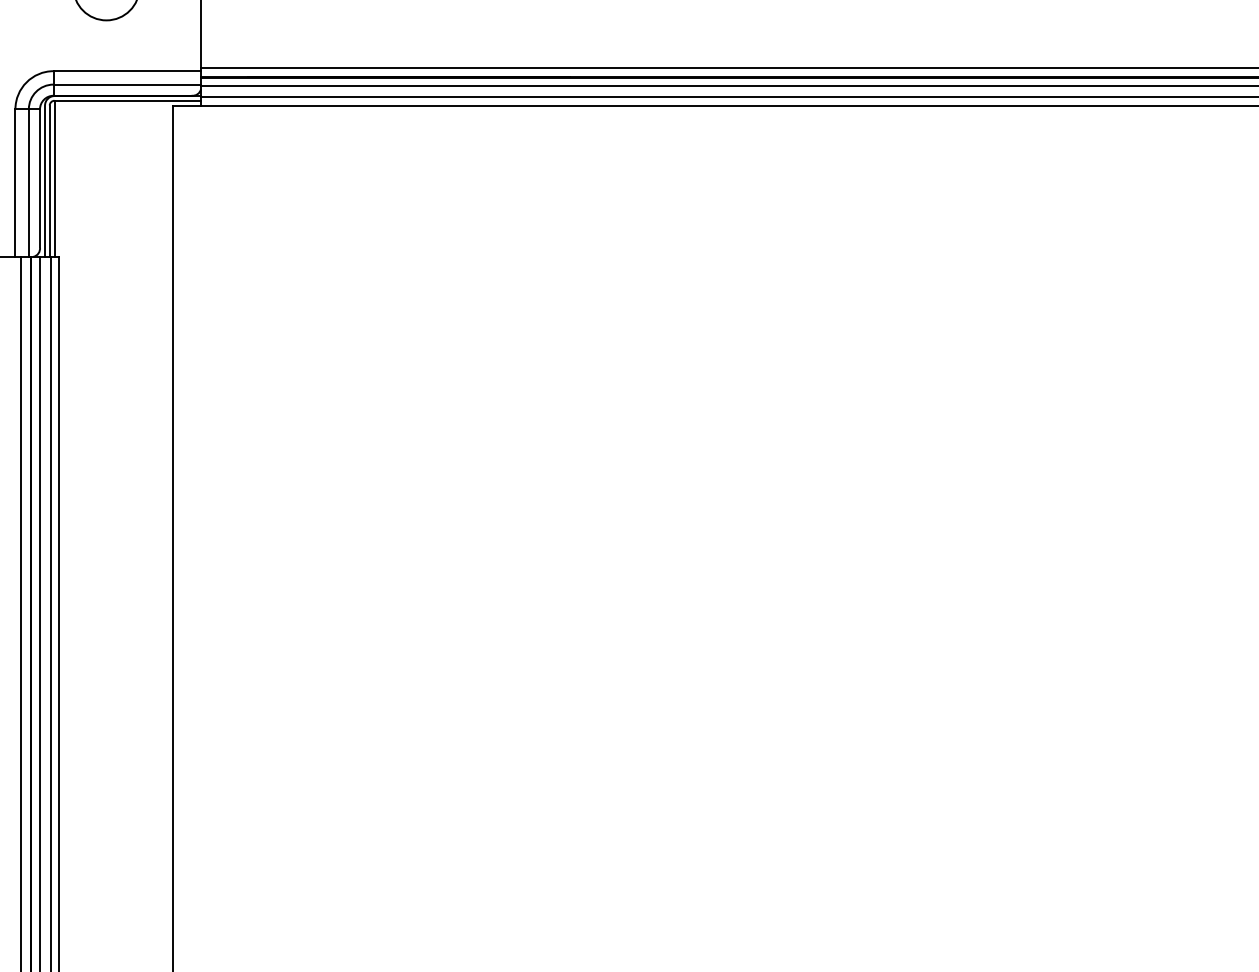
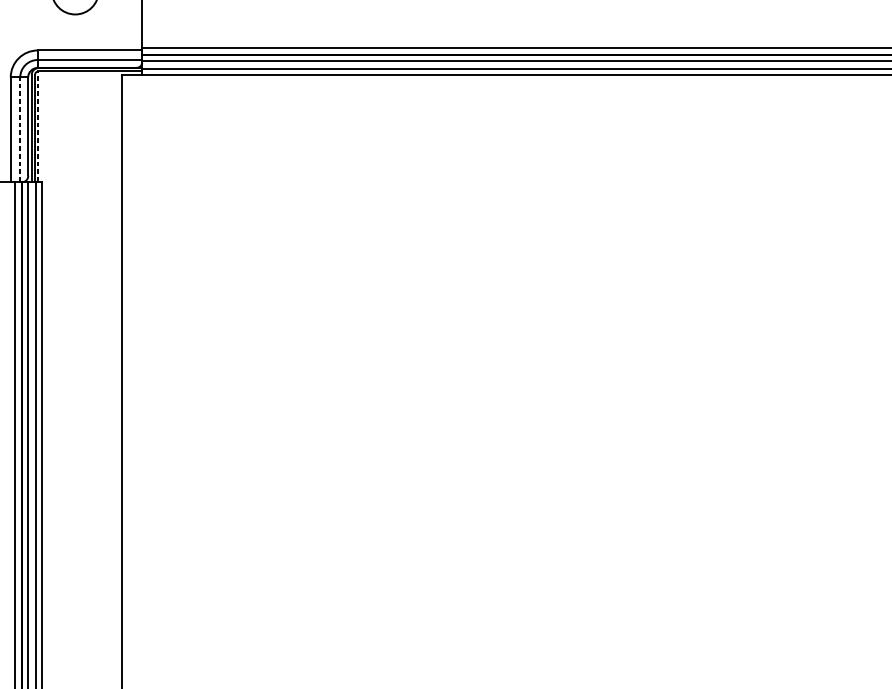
line: (54, 178) -> (38, 126), solid -> dashed
line: (28, 183) -> (20, 130), solid -> dashed

